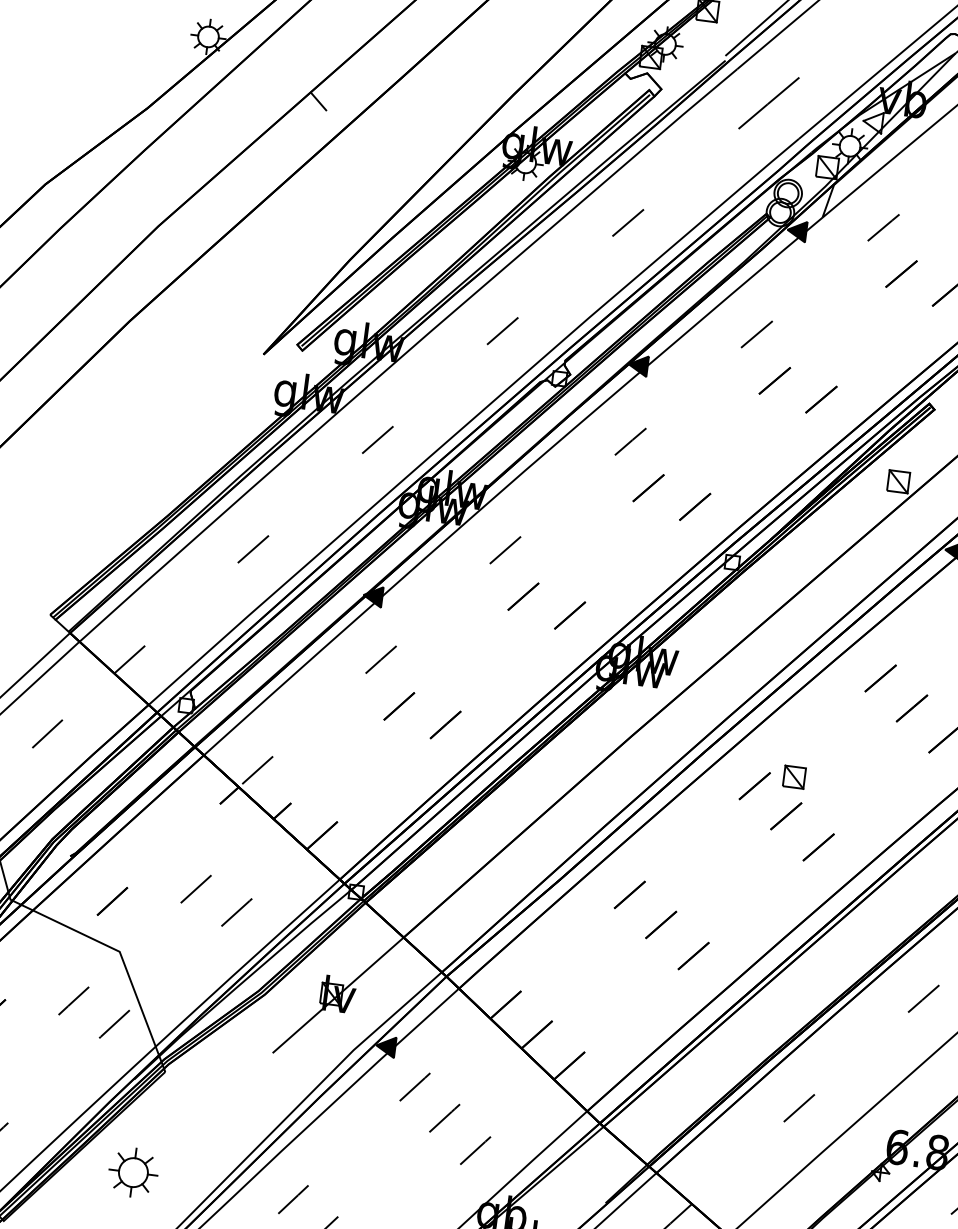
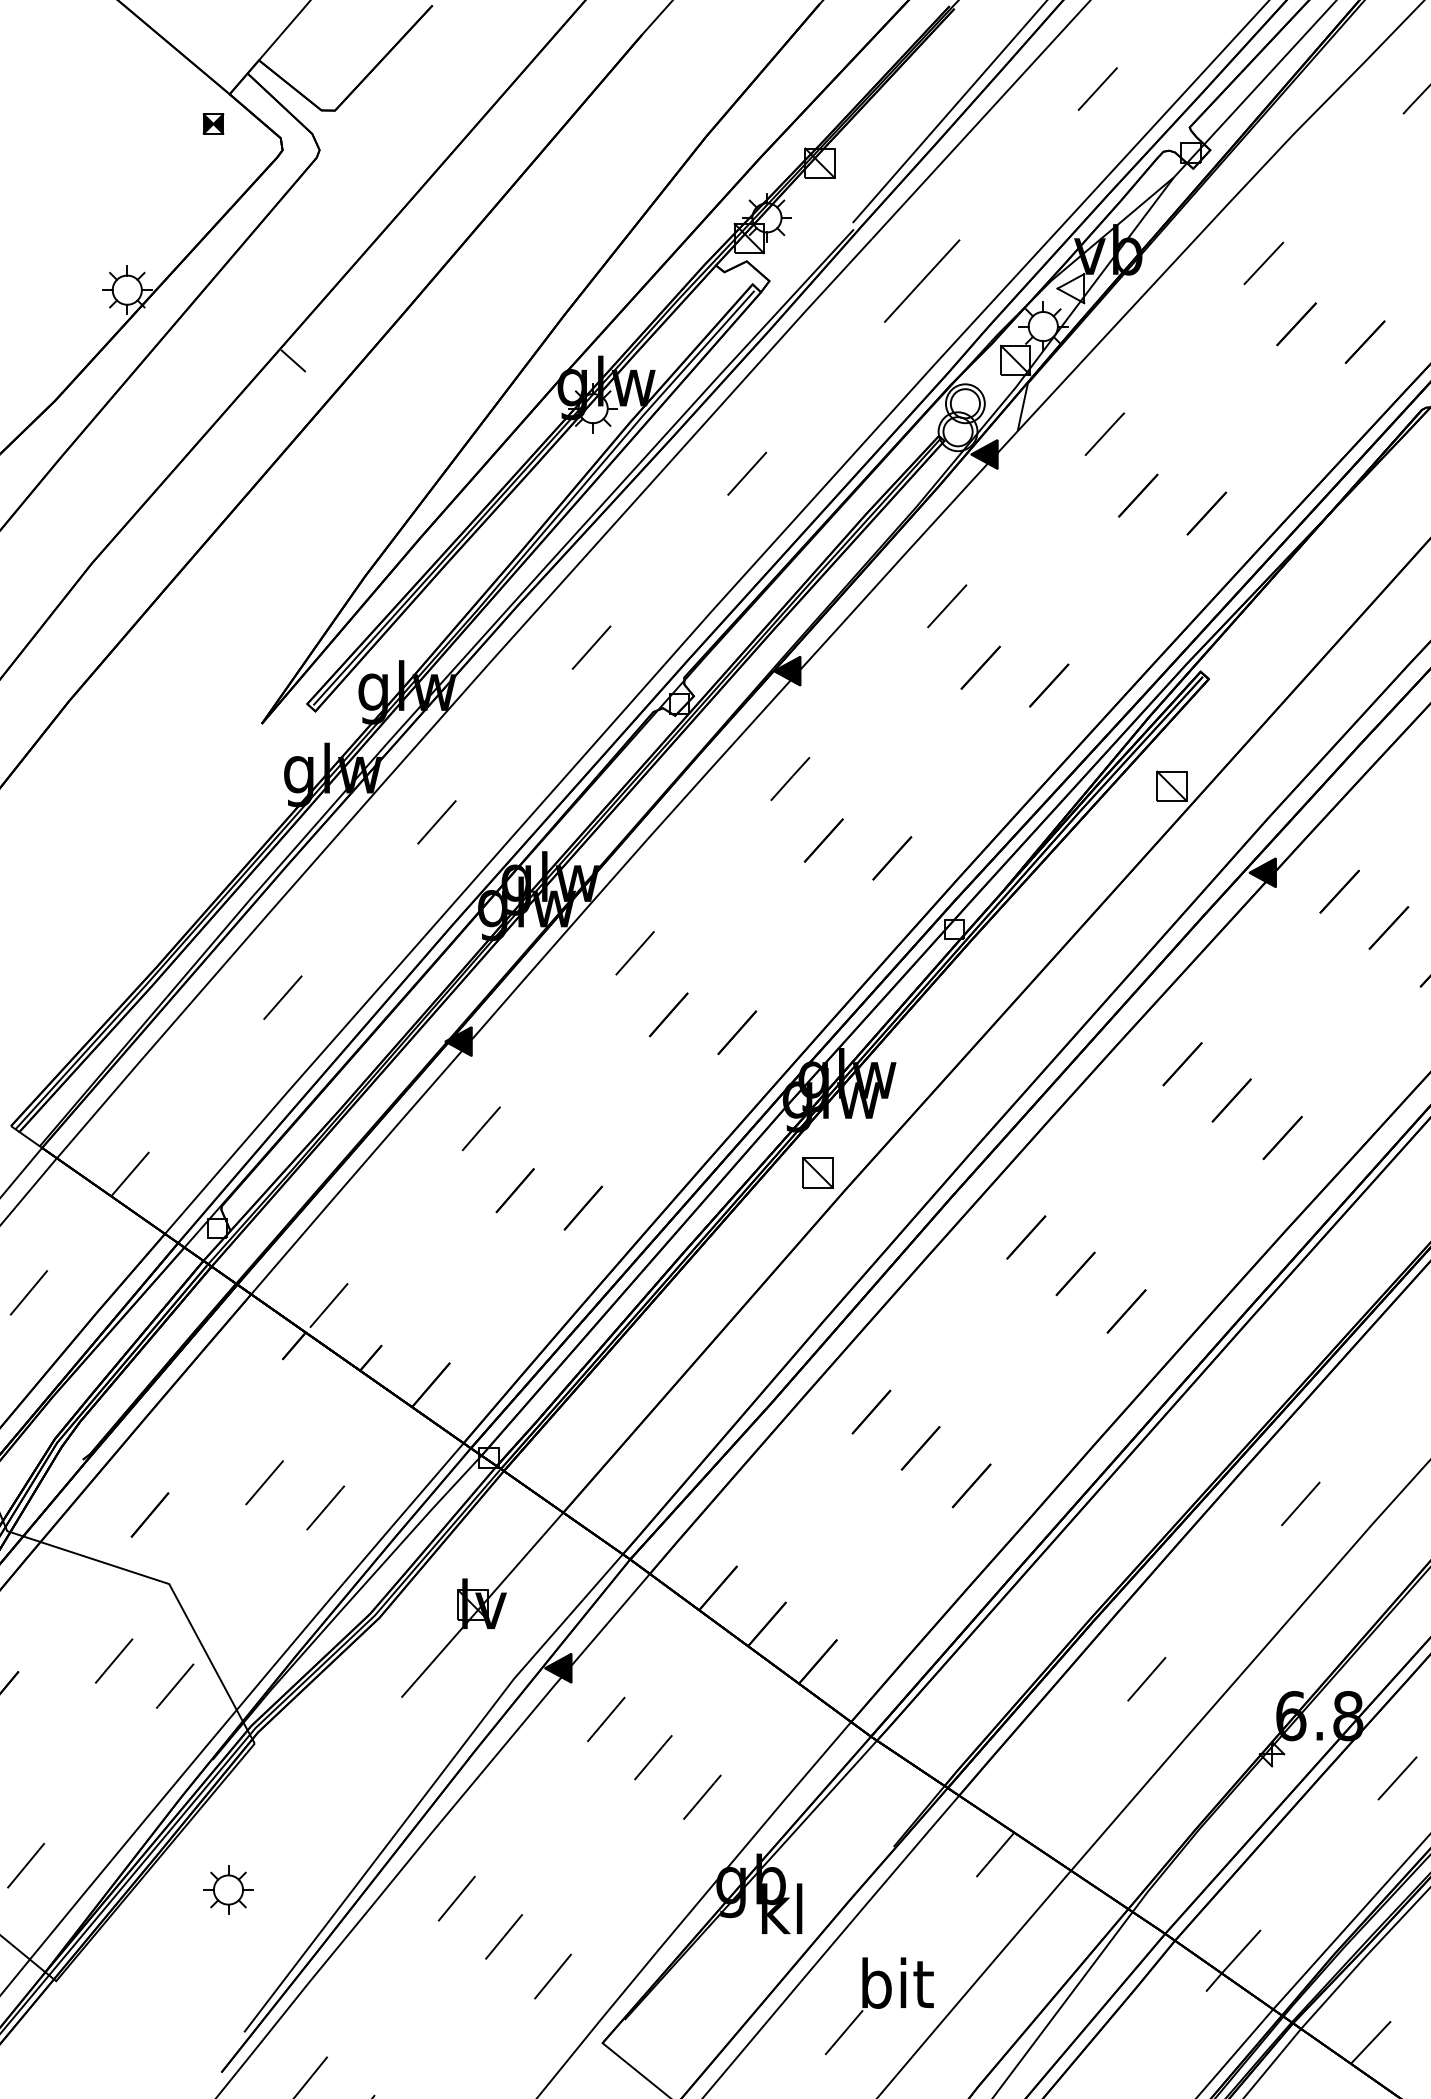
part: (794, 776) -> (817, 1172), moved
part: (133, 1172) -> (228, 1889), size x0.71

